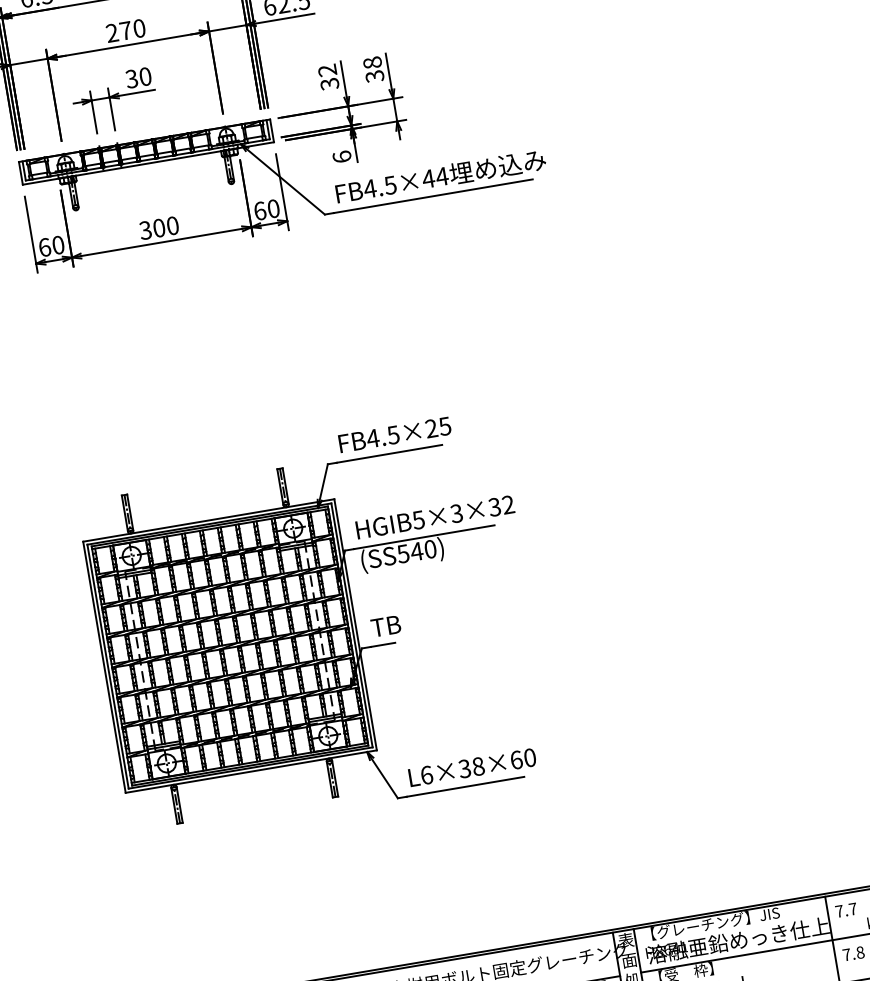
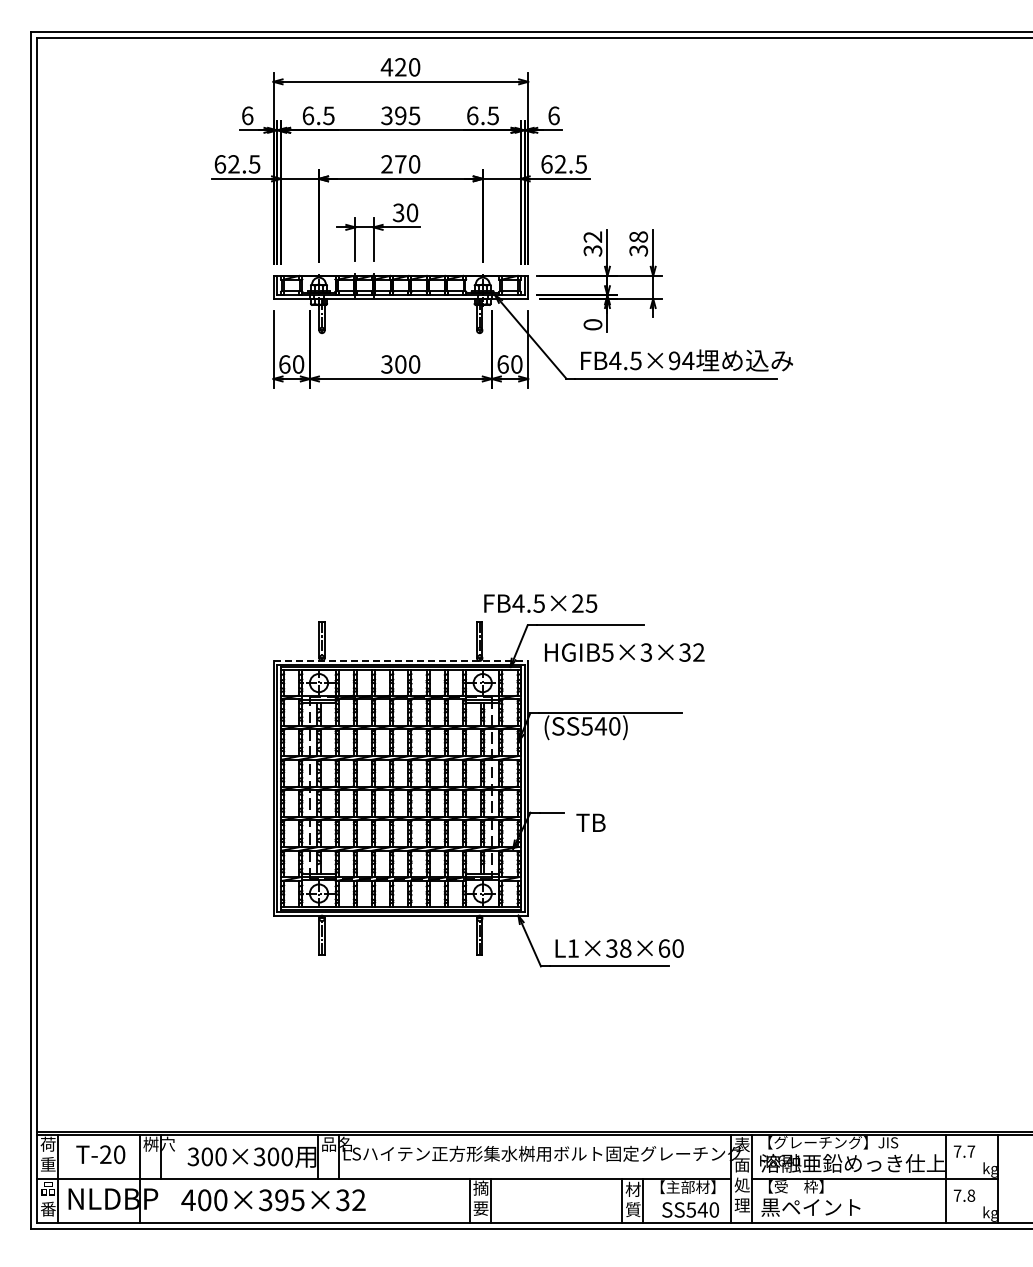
text: (341, 156) -> (592, 324), 6 -> 0
text: (428, 178) -> (674, 360), FB4.5×44 -> FB4.5×94
text: (394, 434) -> (540, 603), moved
text: (435, 517) -> (624, 652), moved
line: (209, 519) -> (401, 660), solid -> dashed
text: (385, 626) -> (590, 822), moved
text: (426, 775) -> (573, 948), L6×38×60 -> L1×38×60

